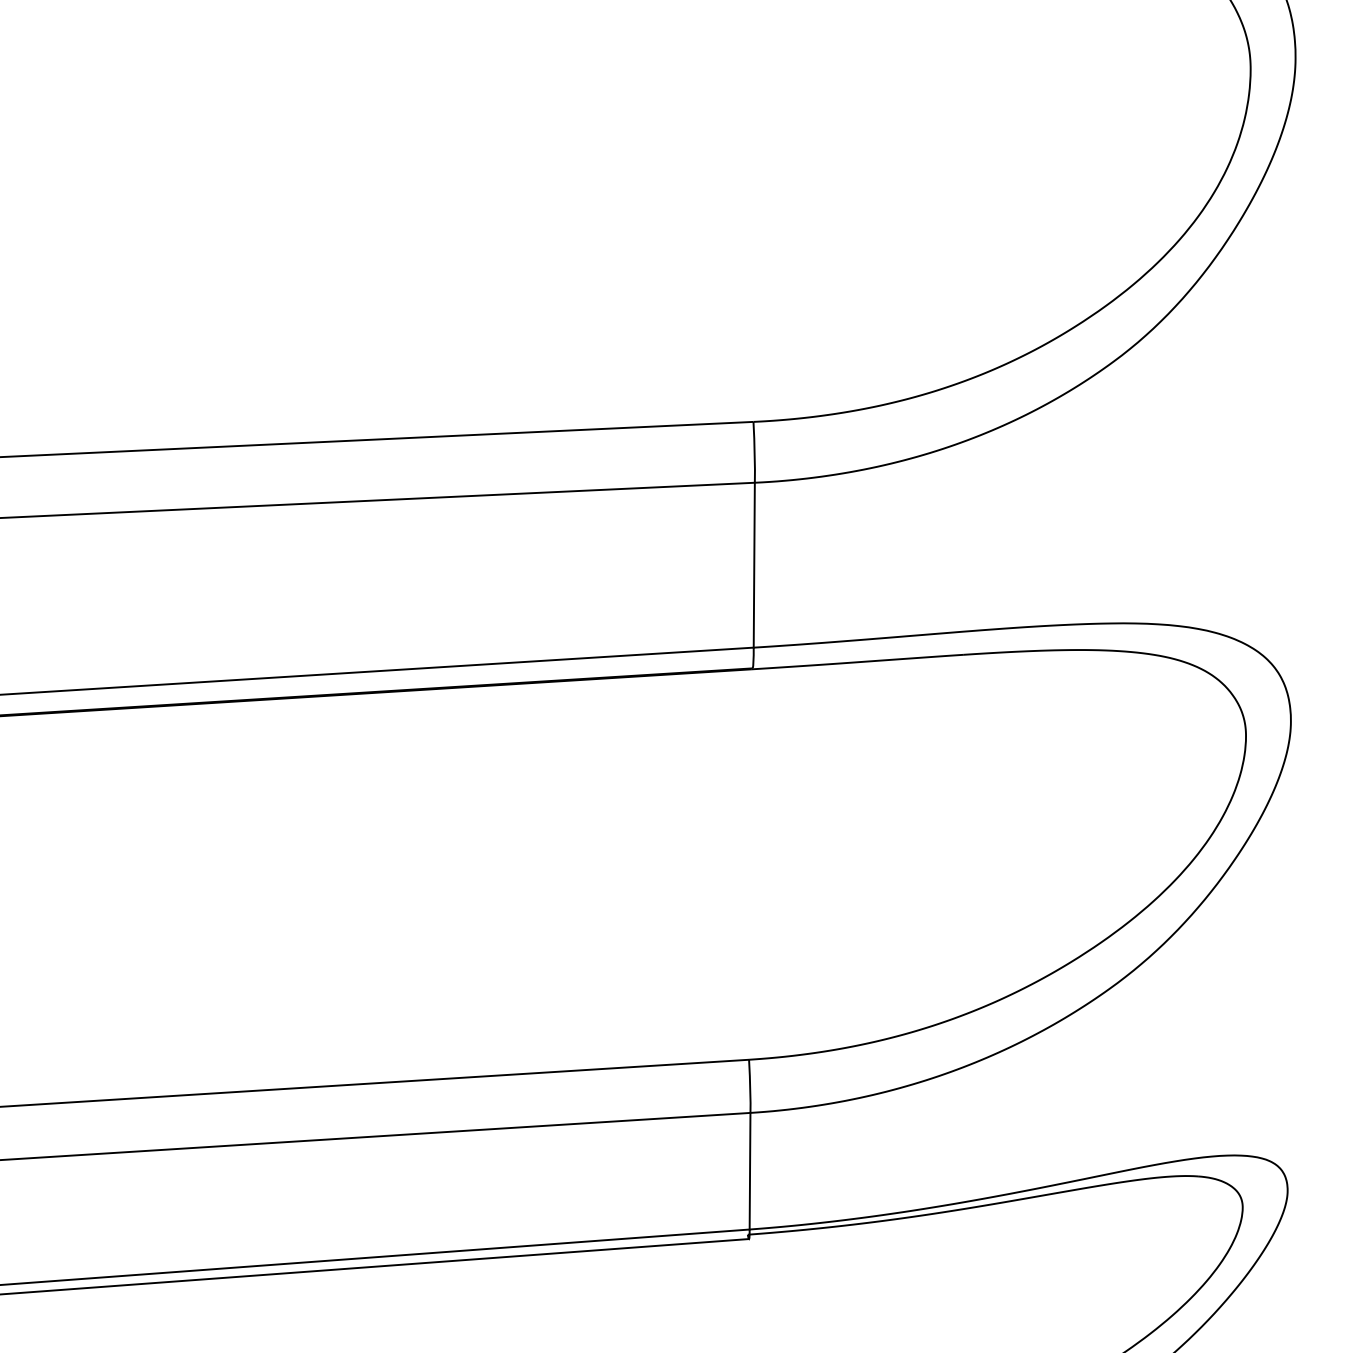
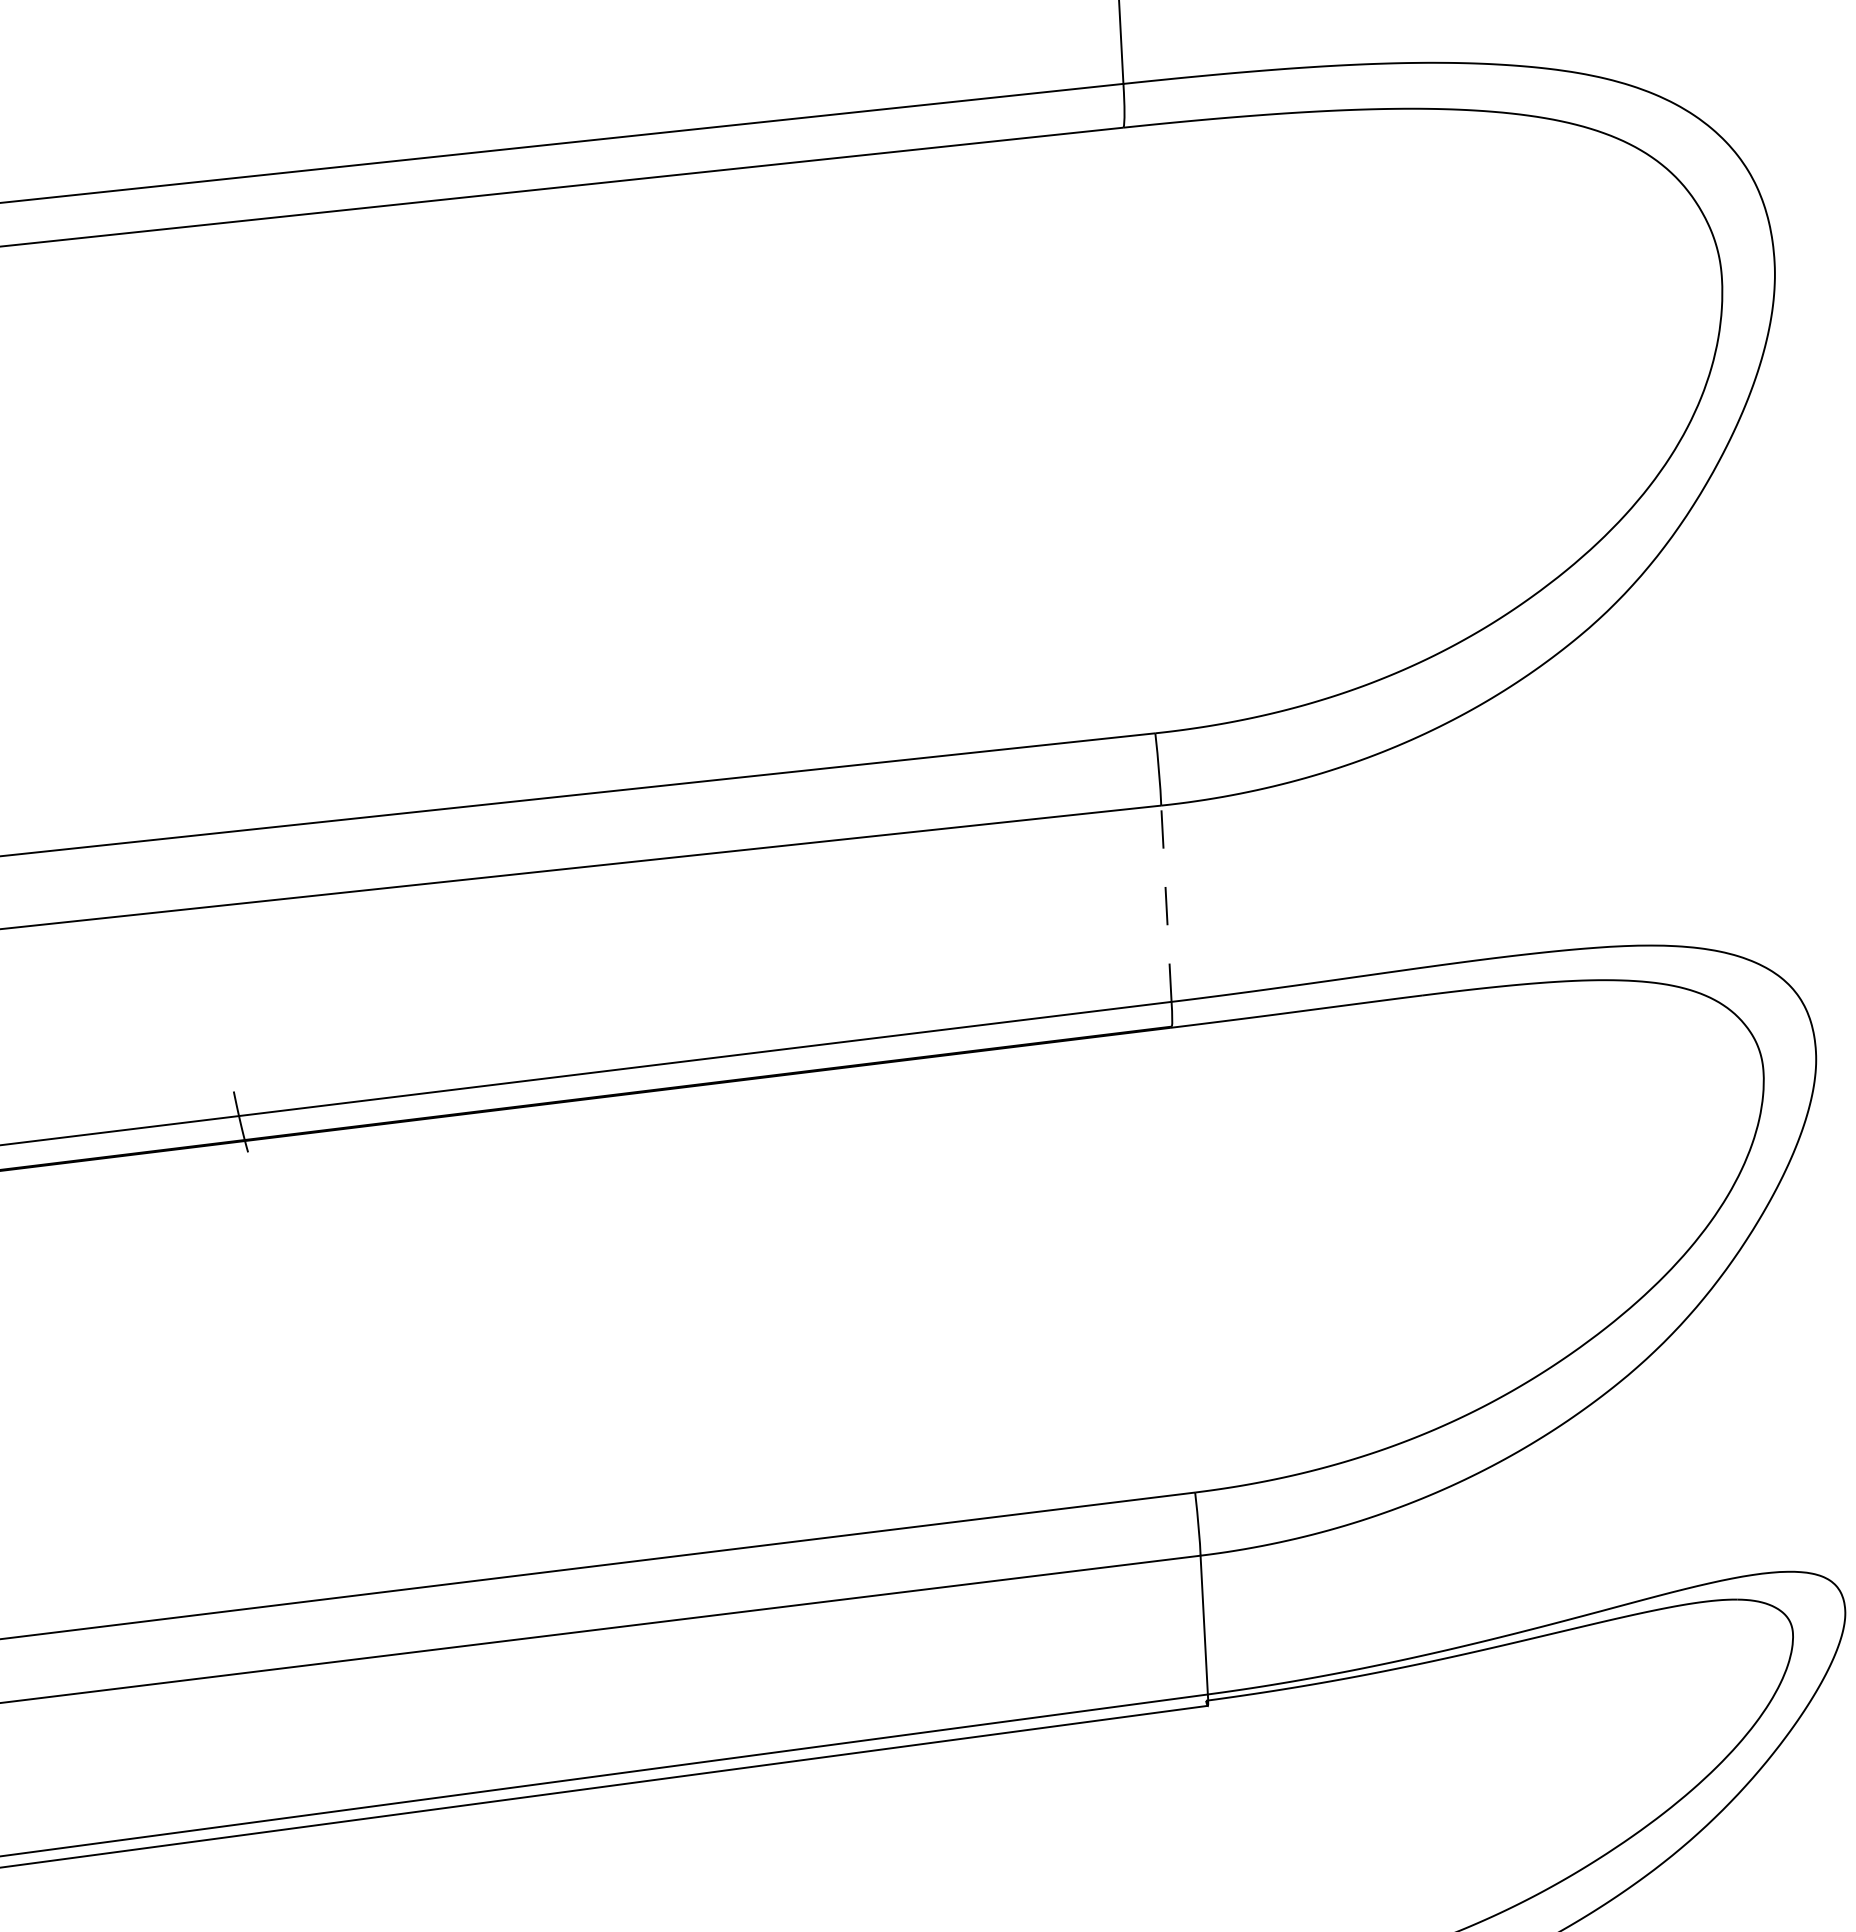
line: (754, 565) -> (1166, 903), solid -> dashed

